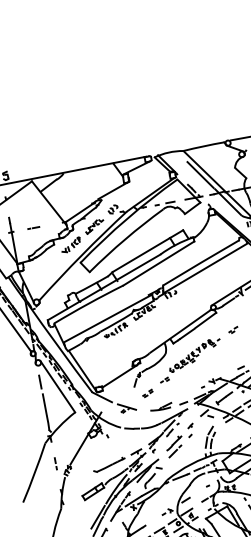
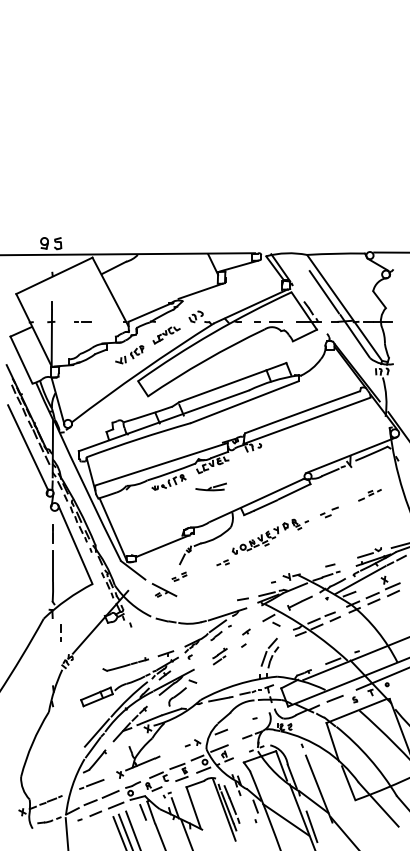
part: (233, 329) -> (329, 511), size x1.4
part: (147, 393) -> (179, 576), moved
part: (160, 407) -> (210, 486), moved
part: (174, 446) -> (219, 656), size x0.6
line: (55, 463) -> (60, 632), moved

